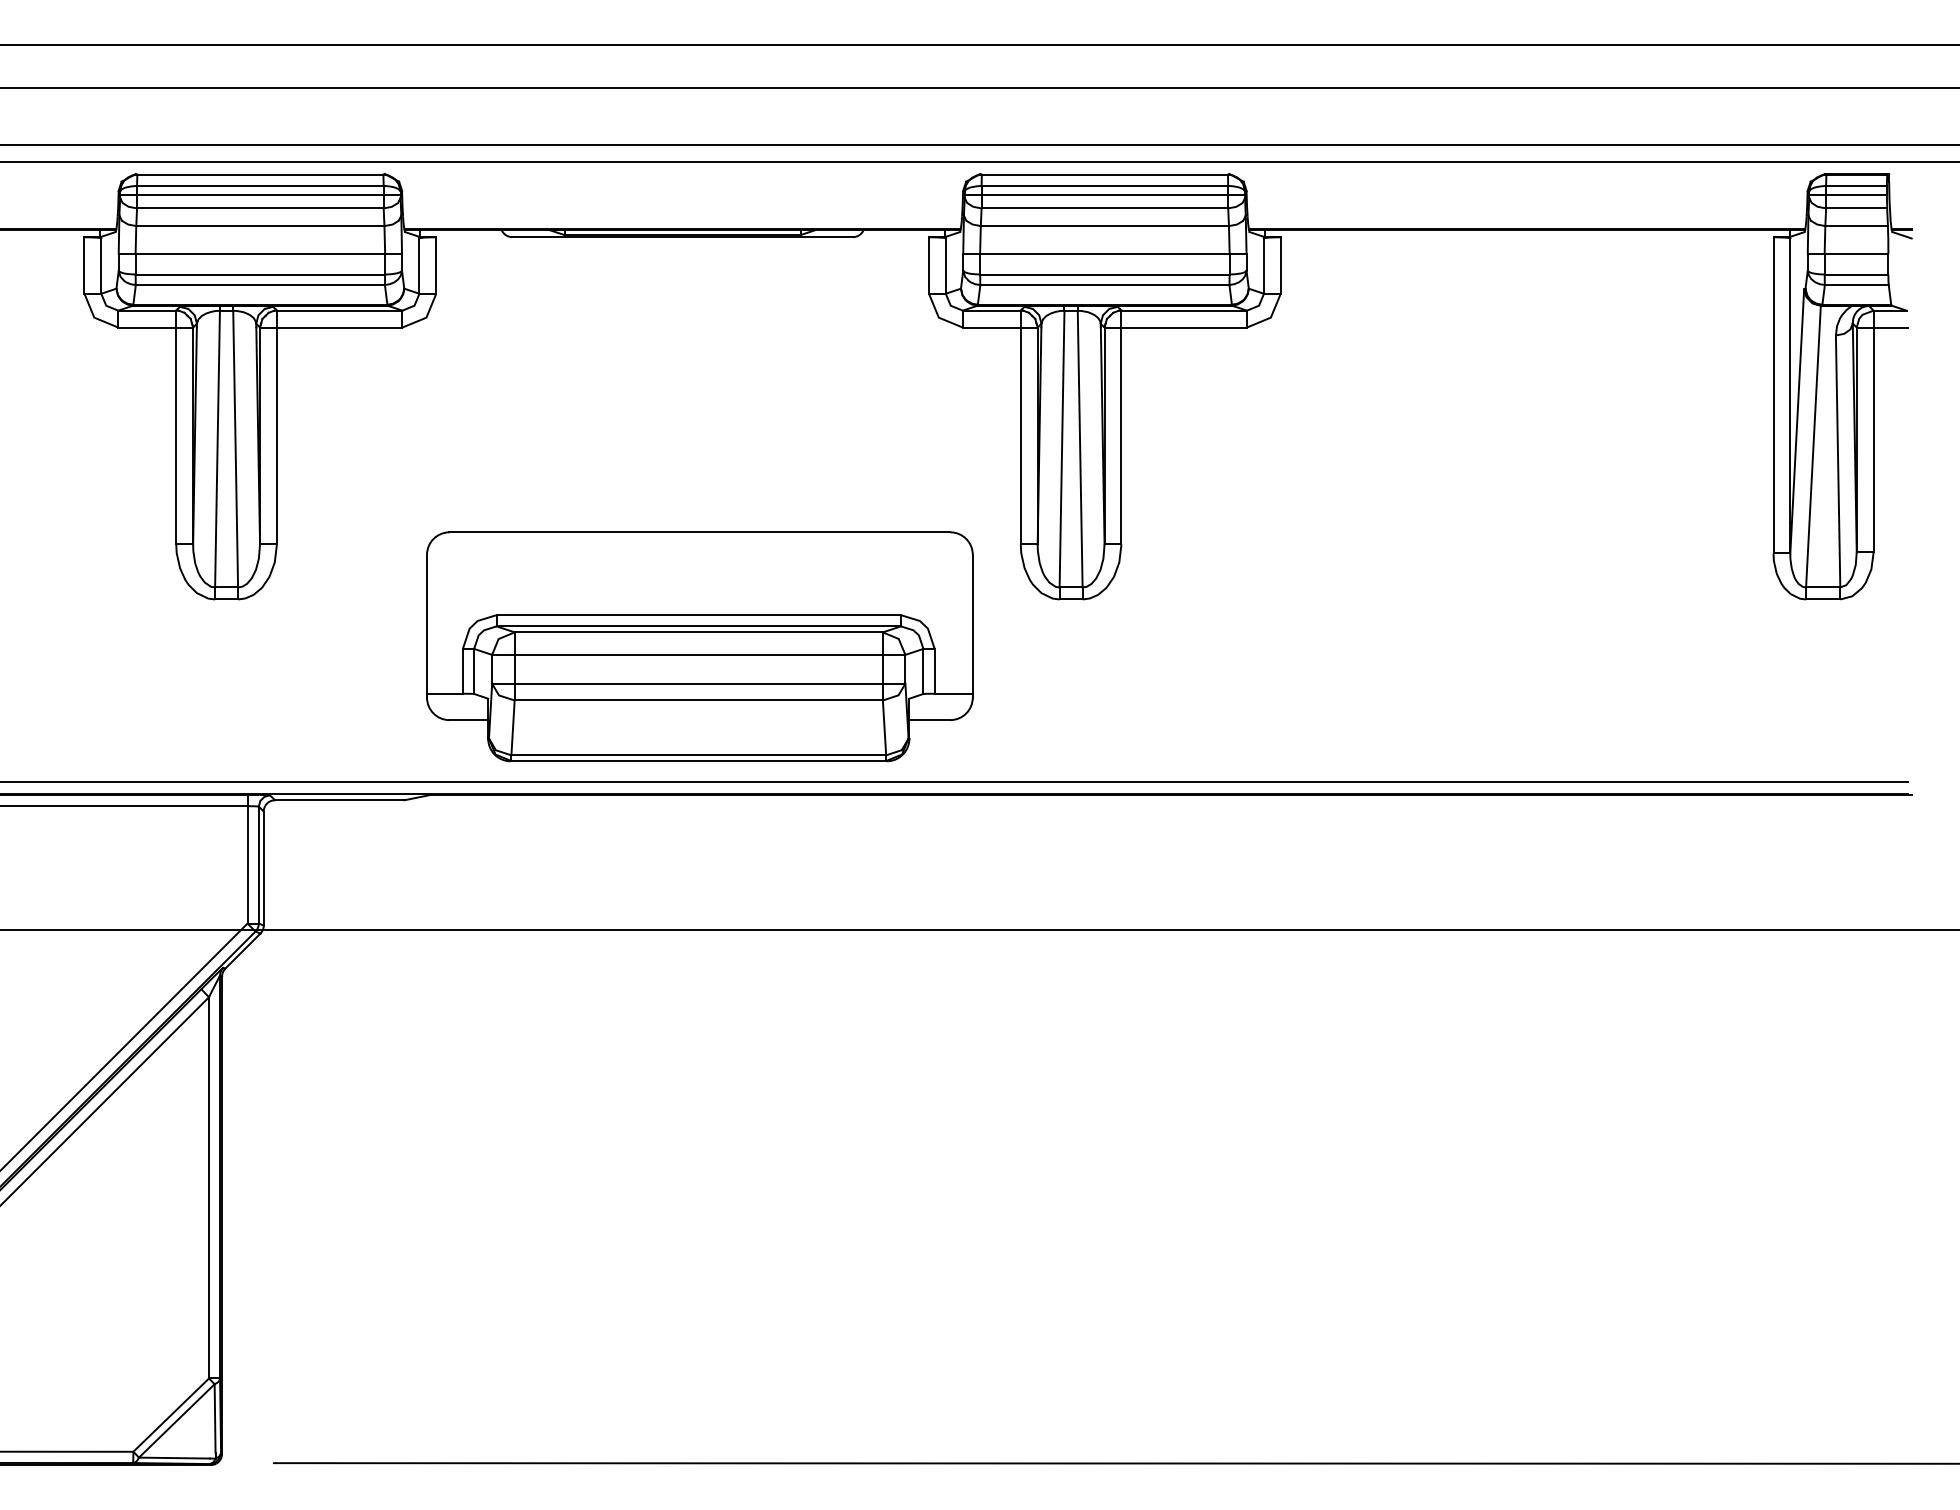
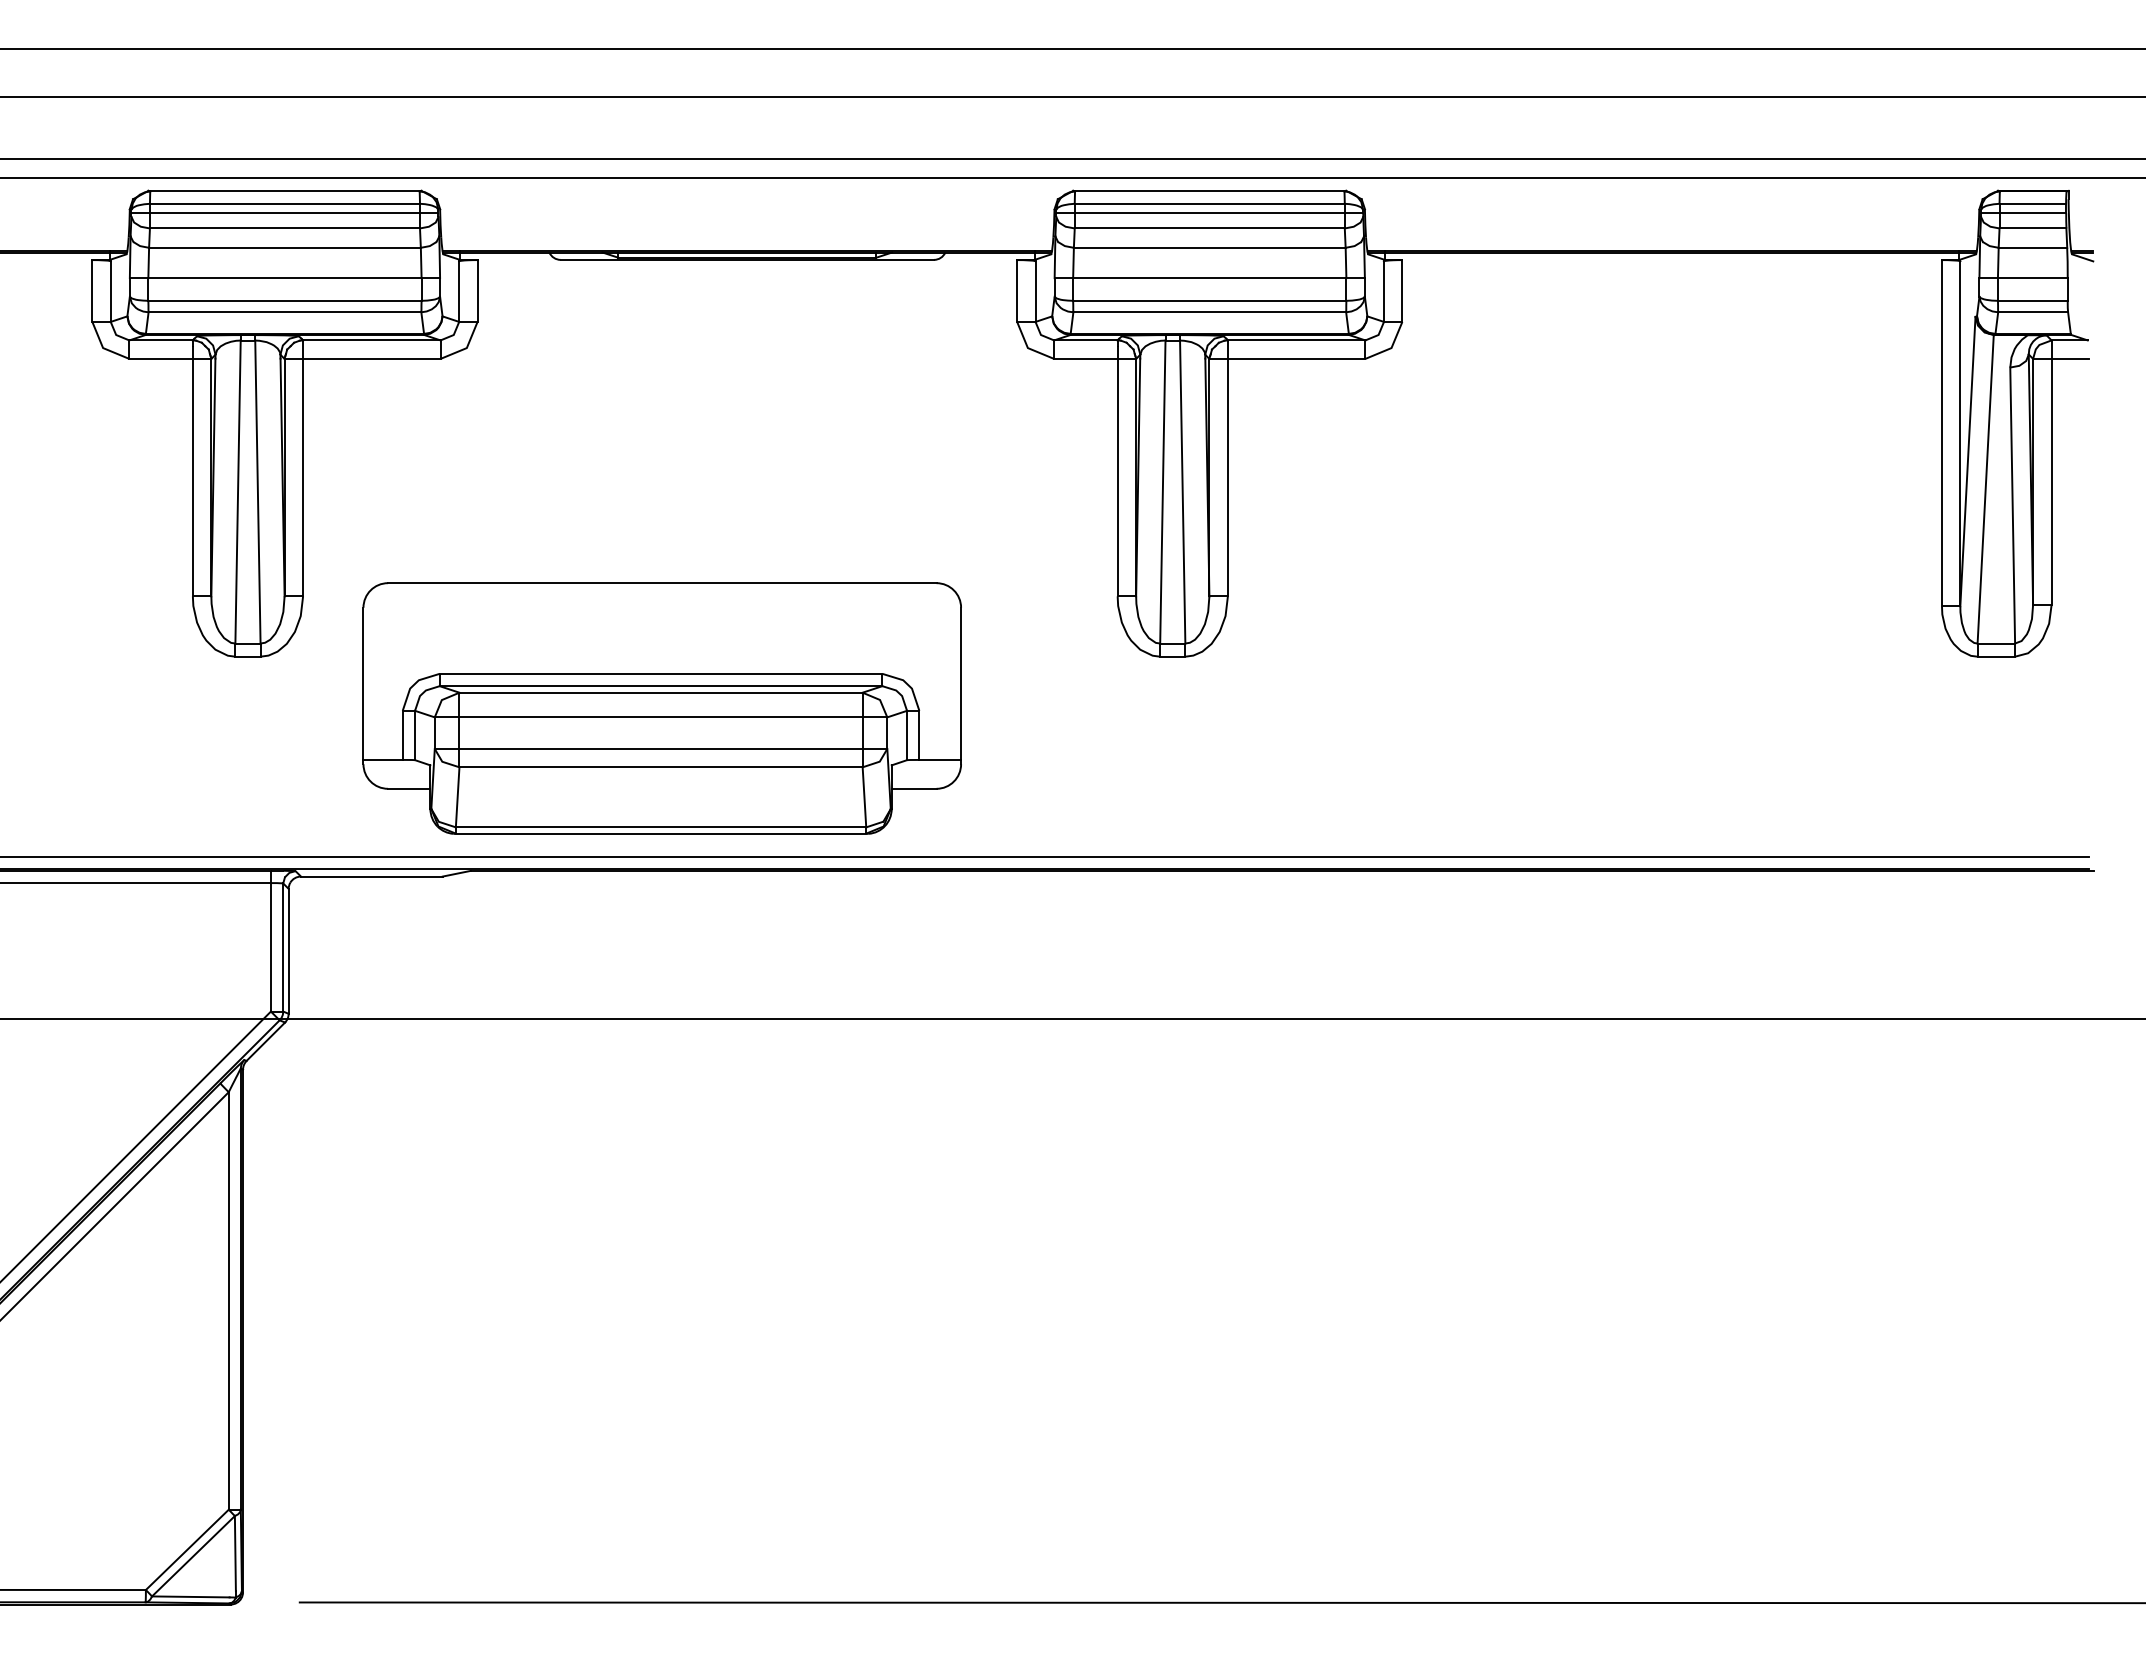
part: (699, 646) -> (661, 708), moved

